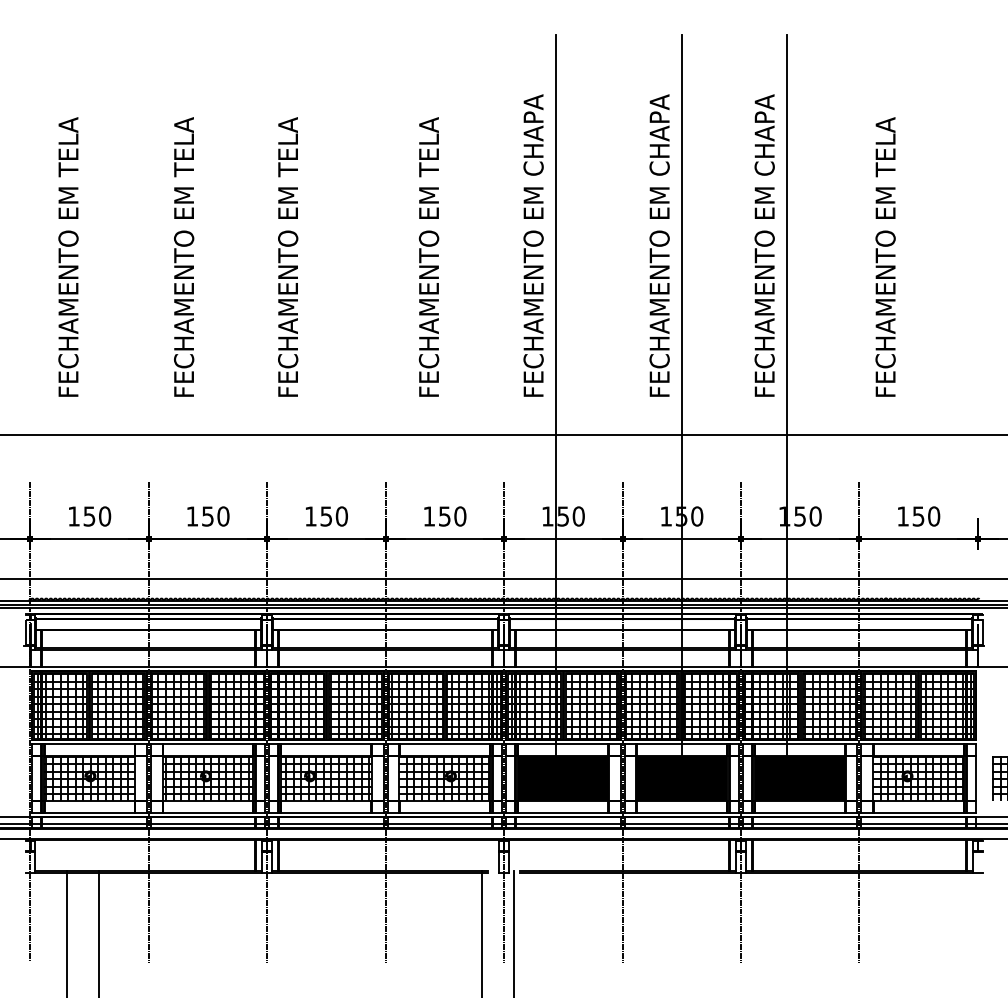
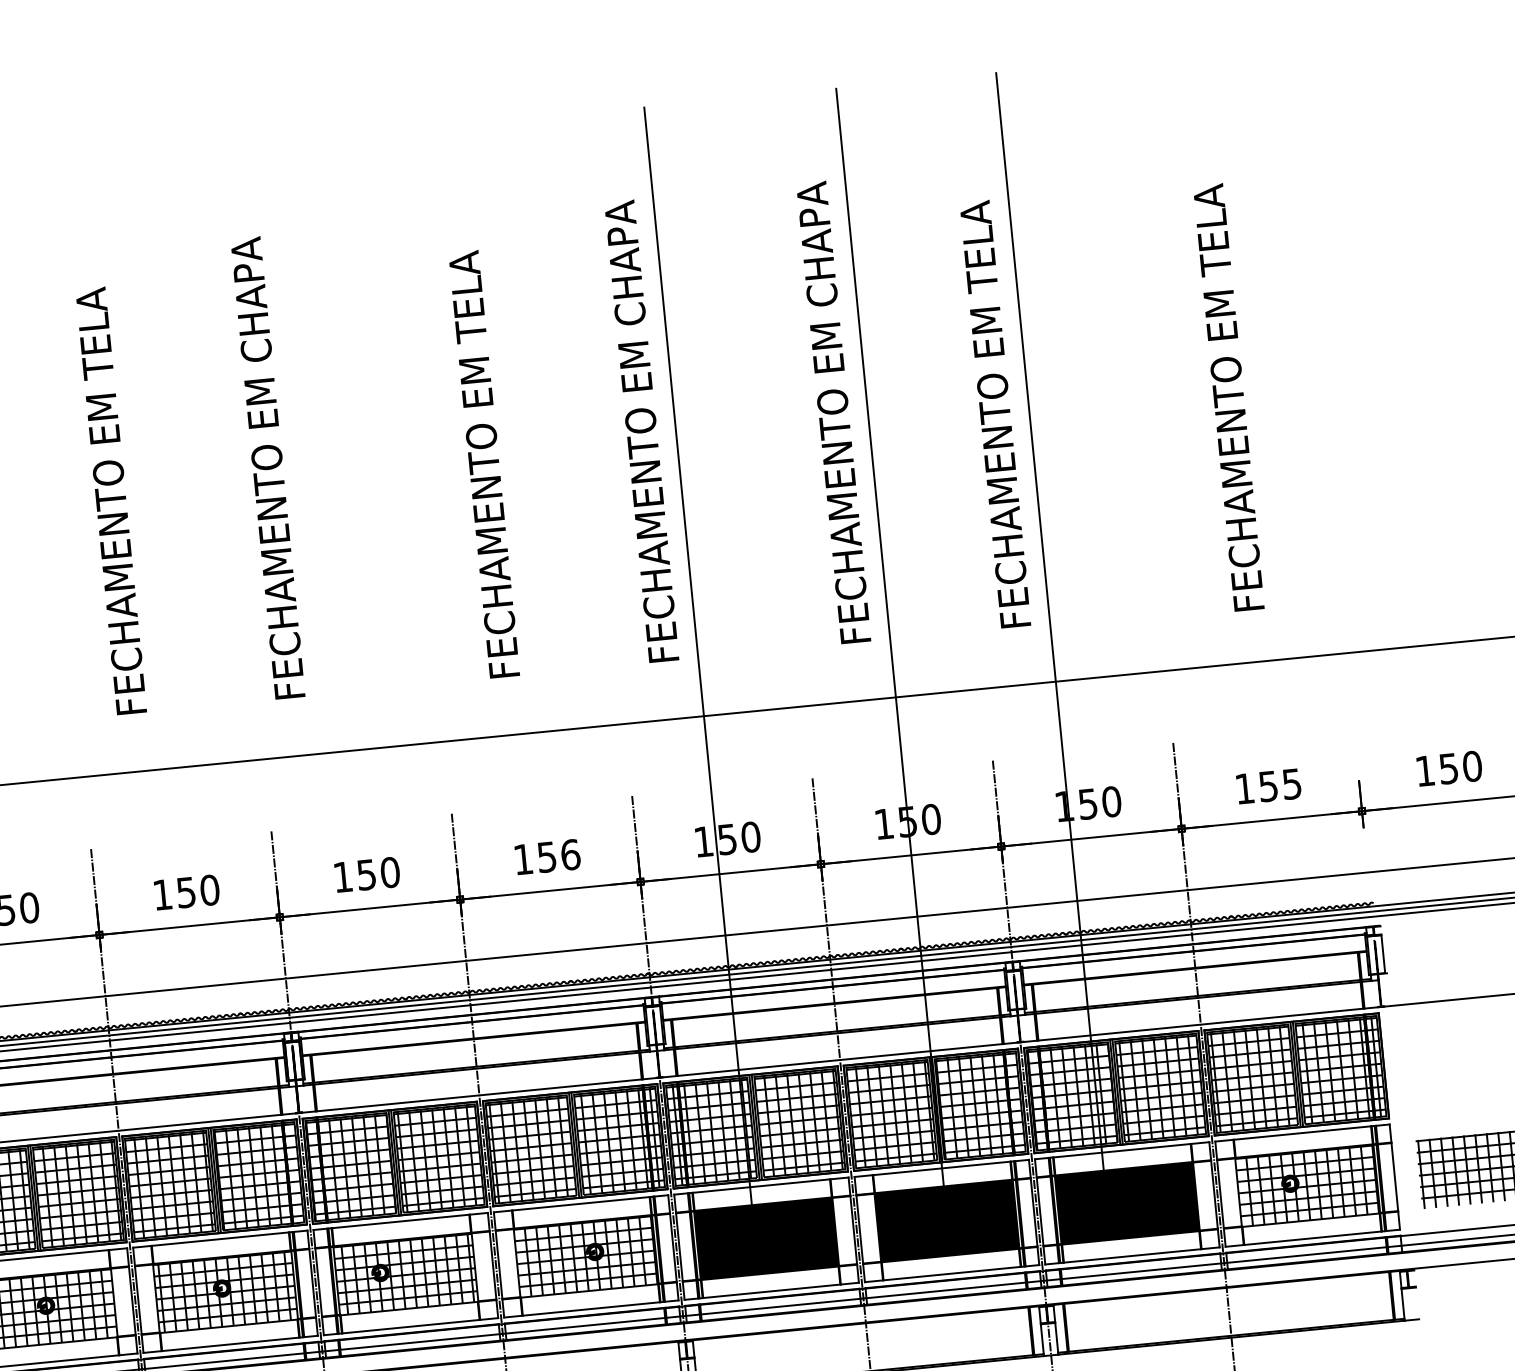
text: (288, 135) -> (252, 300), FECHAMENTO EM TELA -> FECHAMENTO EM CHAPA
text: (764, 135) -> (976, 229), FECHAMENTO EM CHAPA -> FECHAMENTO EM TELA
text: (885, 256) -> (1228, 396), moved
text: (460, 516) -> (570, 854), 150 -> 156
text: (934, 516) -> (1292, 784), 150 -> 155

